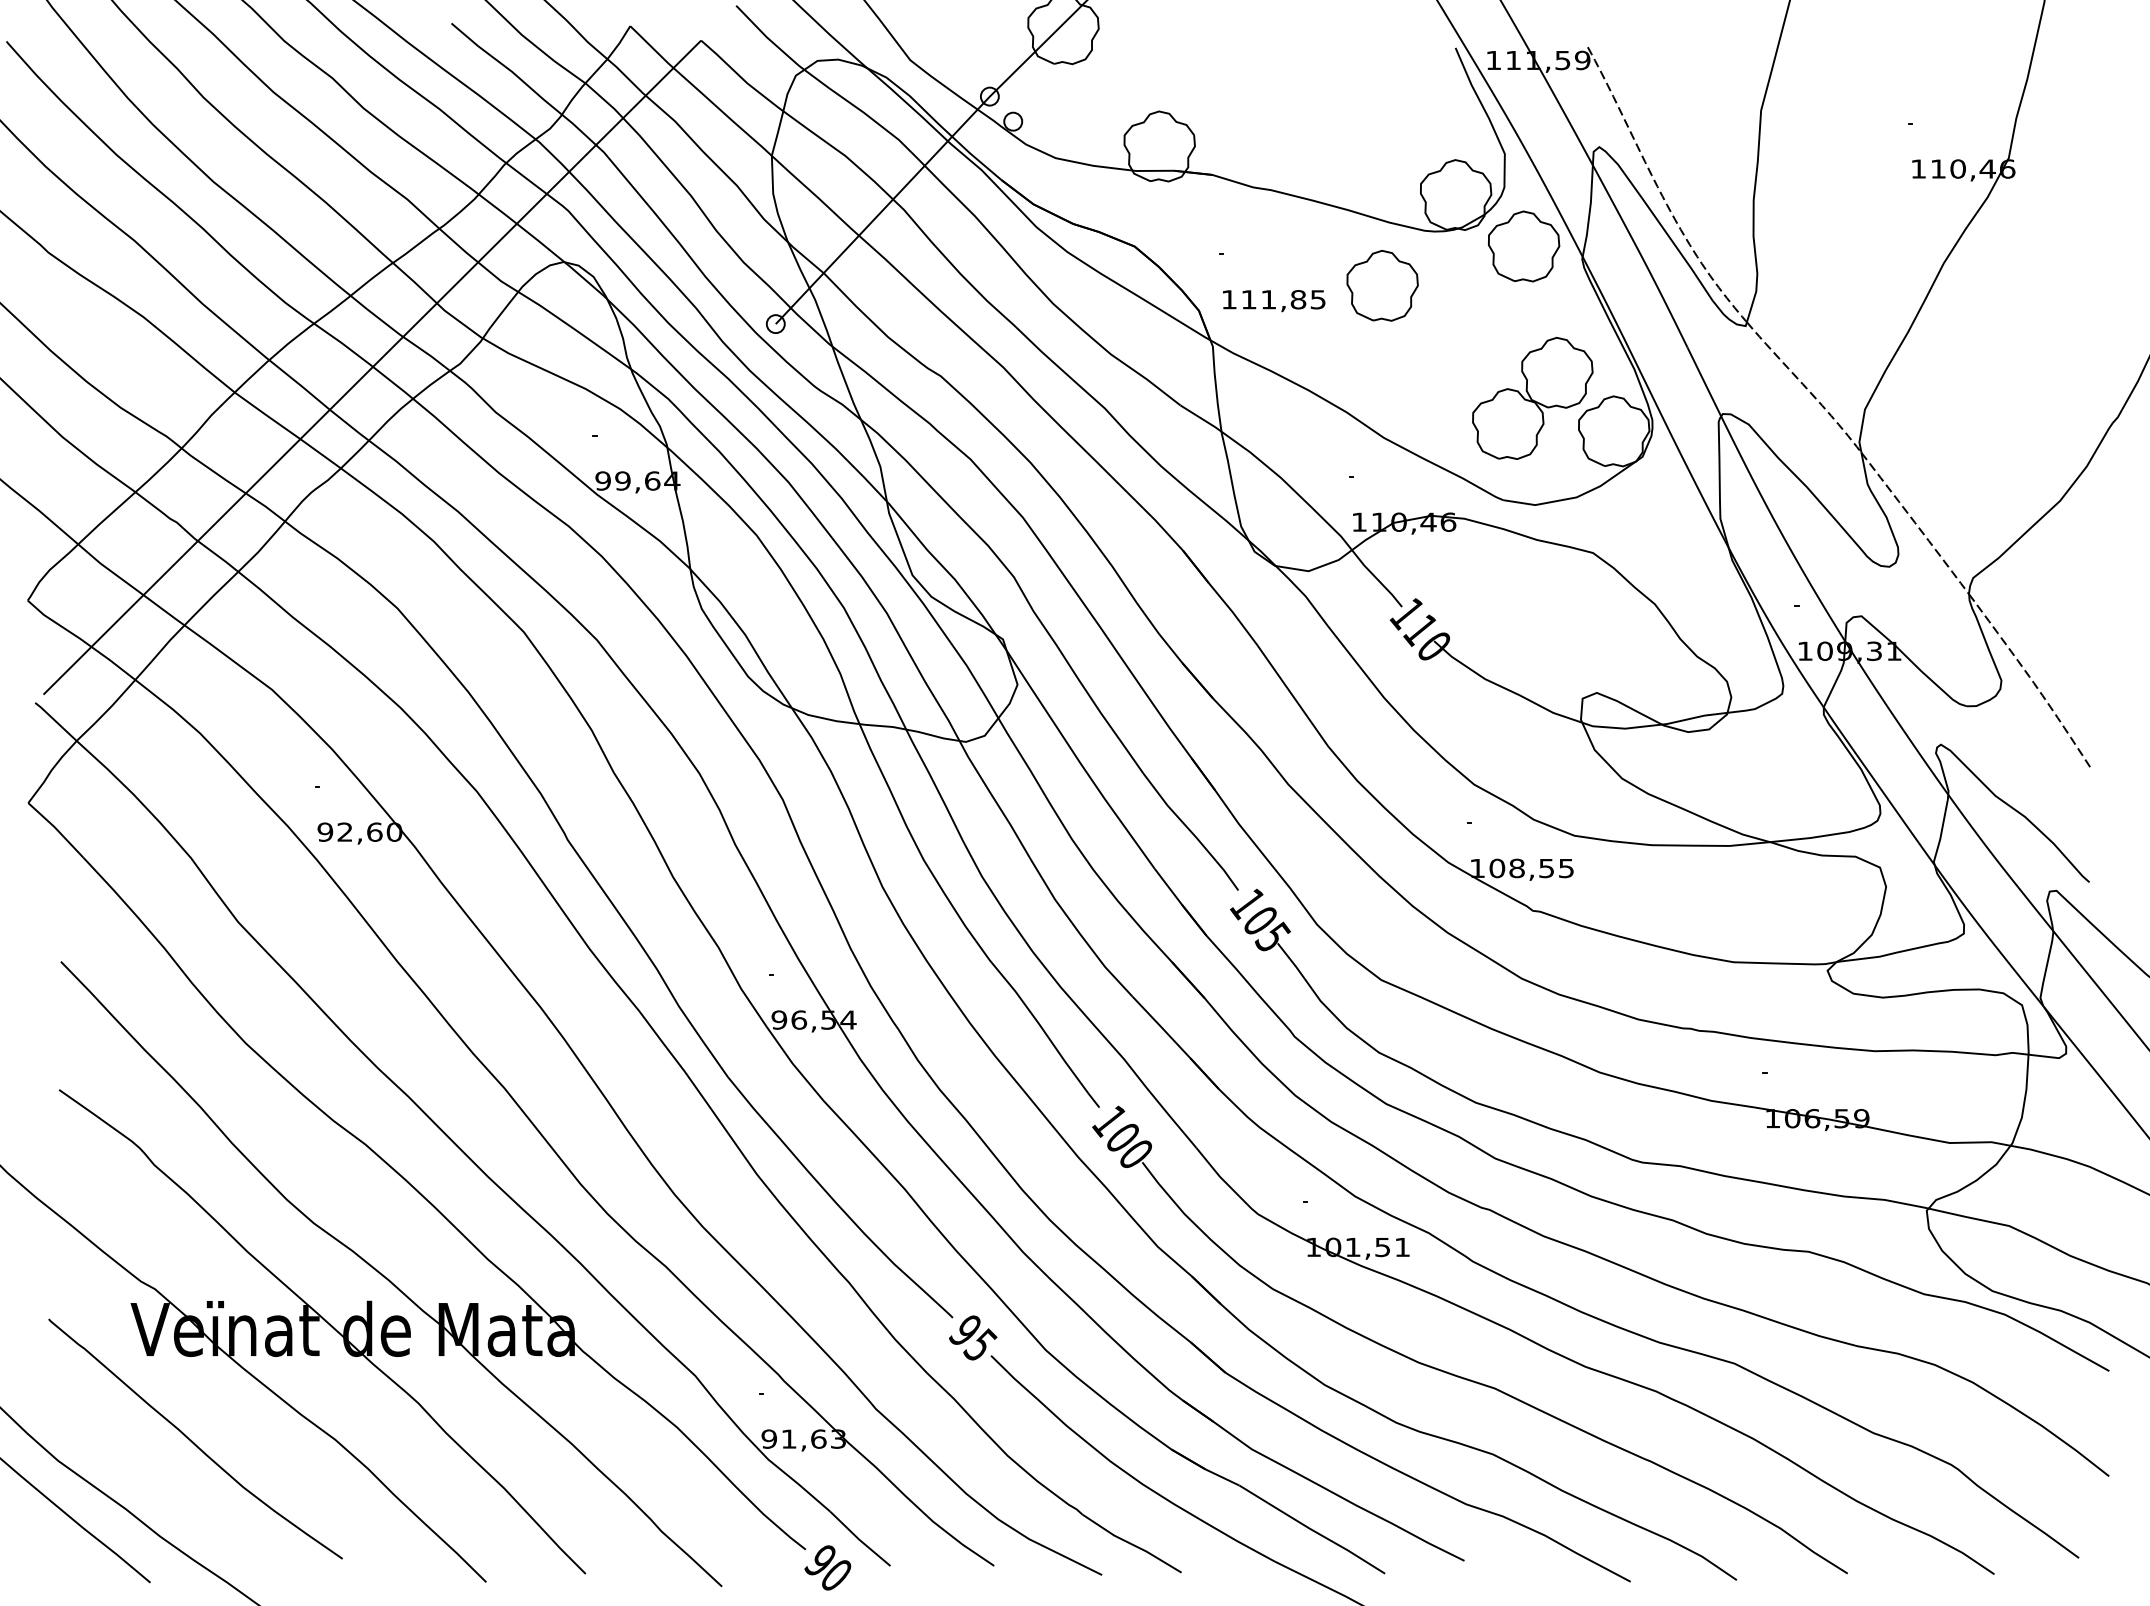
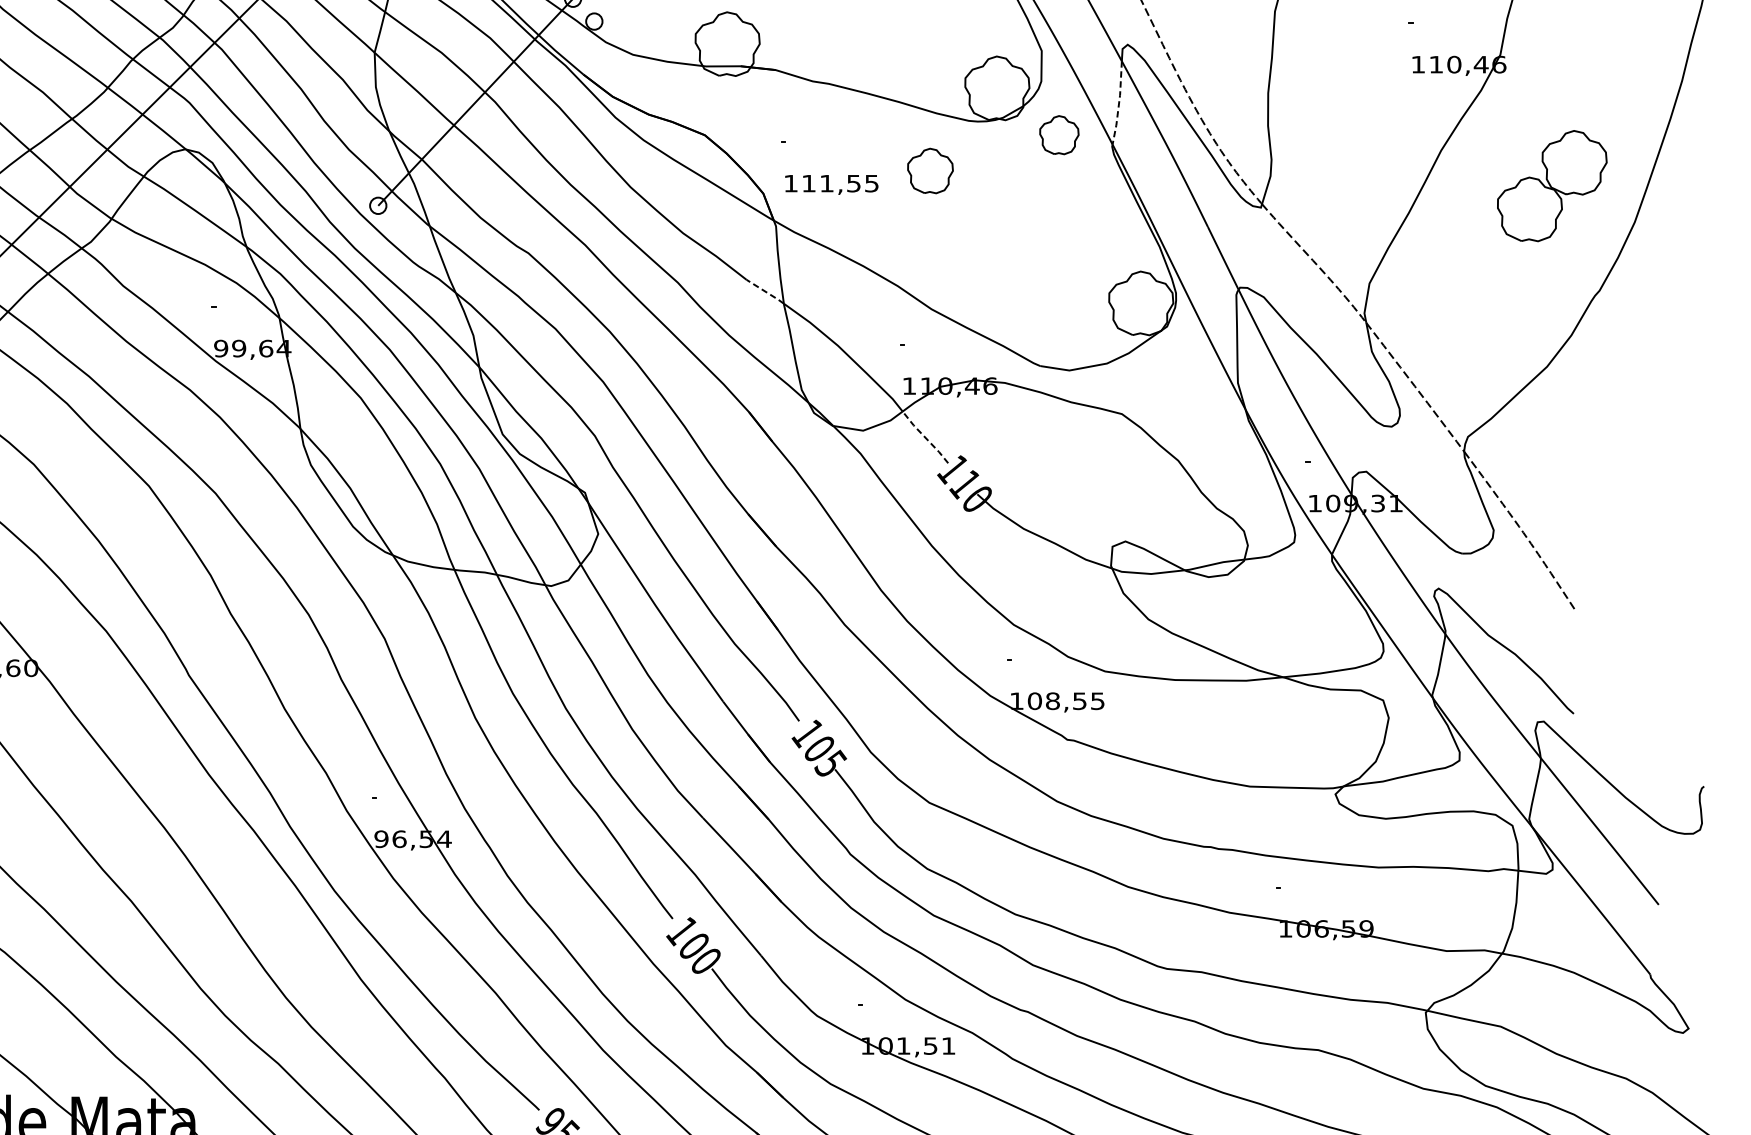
line: (1589, 211) -> (1118, 103), solid -> dashed
part: (1524, 246) -> (1059, 135), size x0.6
part: (1382, 285) -> (930, 170), size x0.7
text: (1298, 299) -> (853, 183), 111,85 -> 111,55
part: (1532, 398) -> (1552, 186), moved
line: (1201, 418) -> (765, 291), solid -> dashed
line: (1376, 578) -> (924, 437), solid -> dashed

